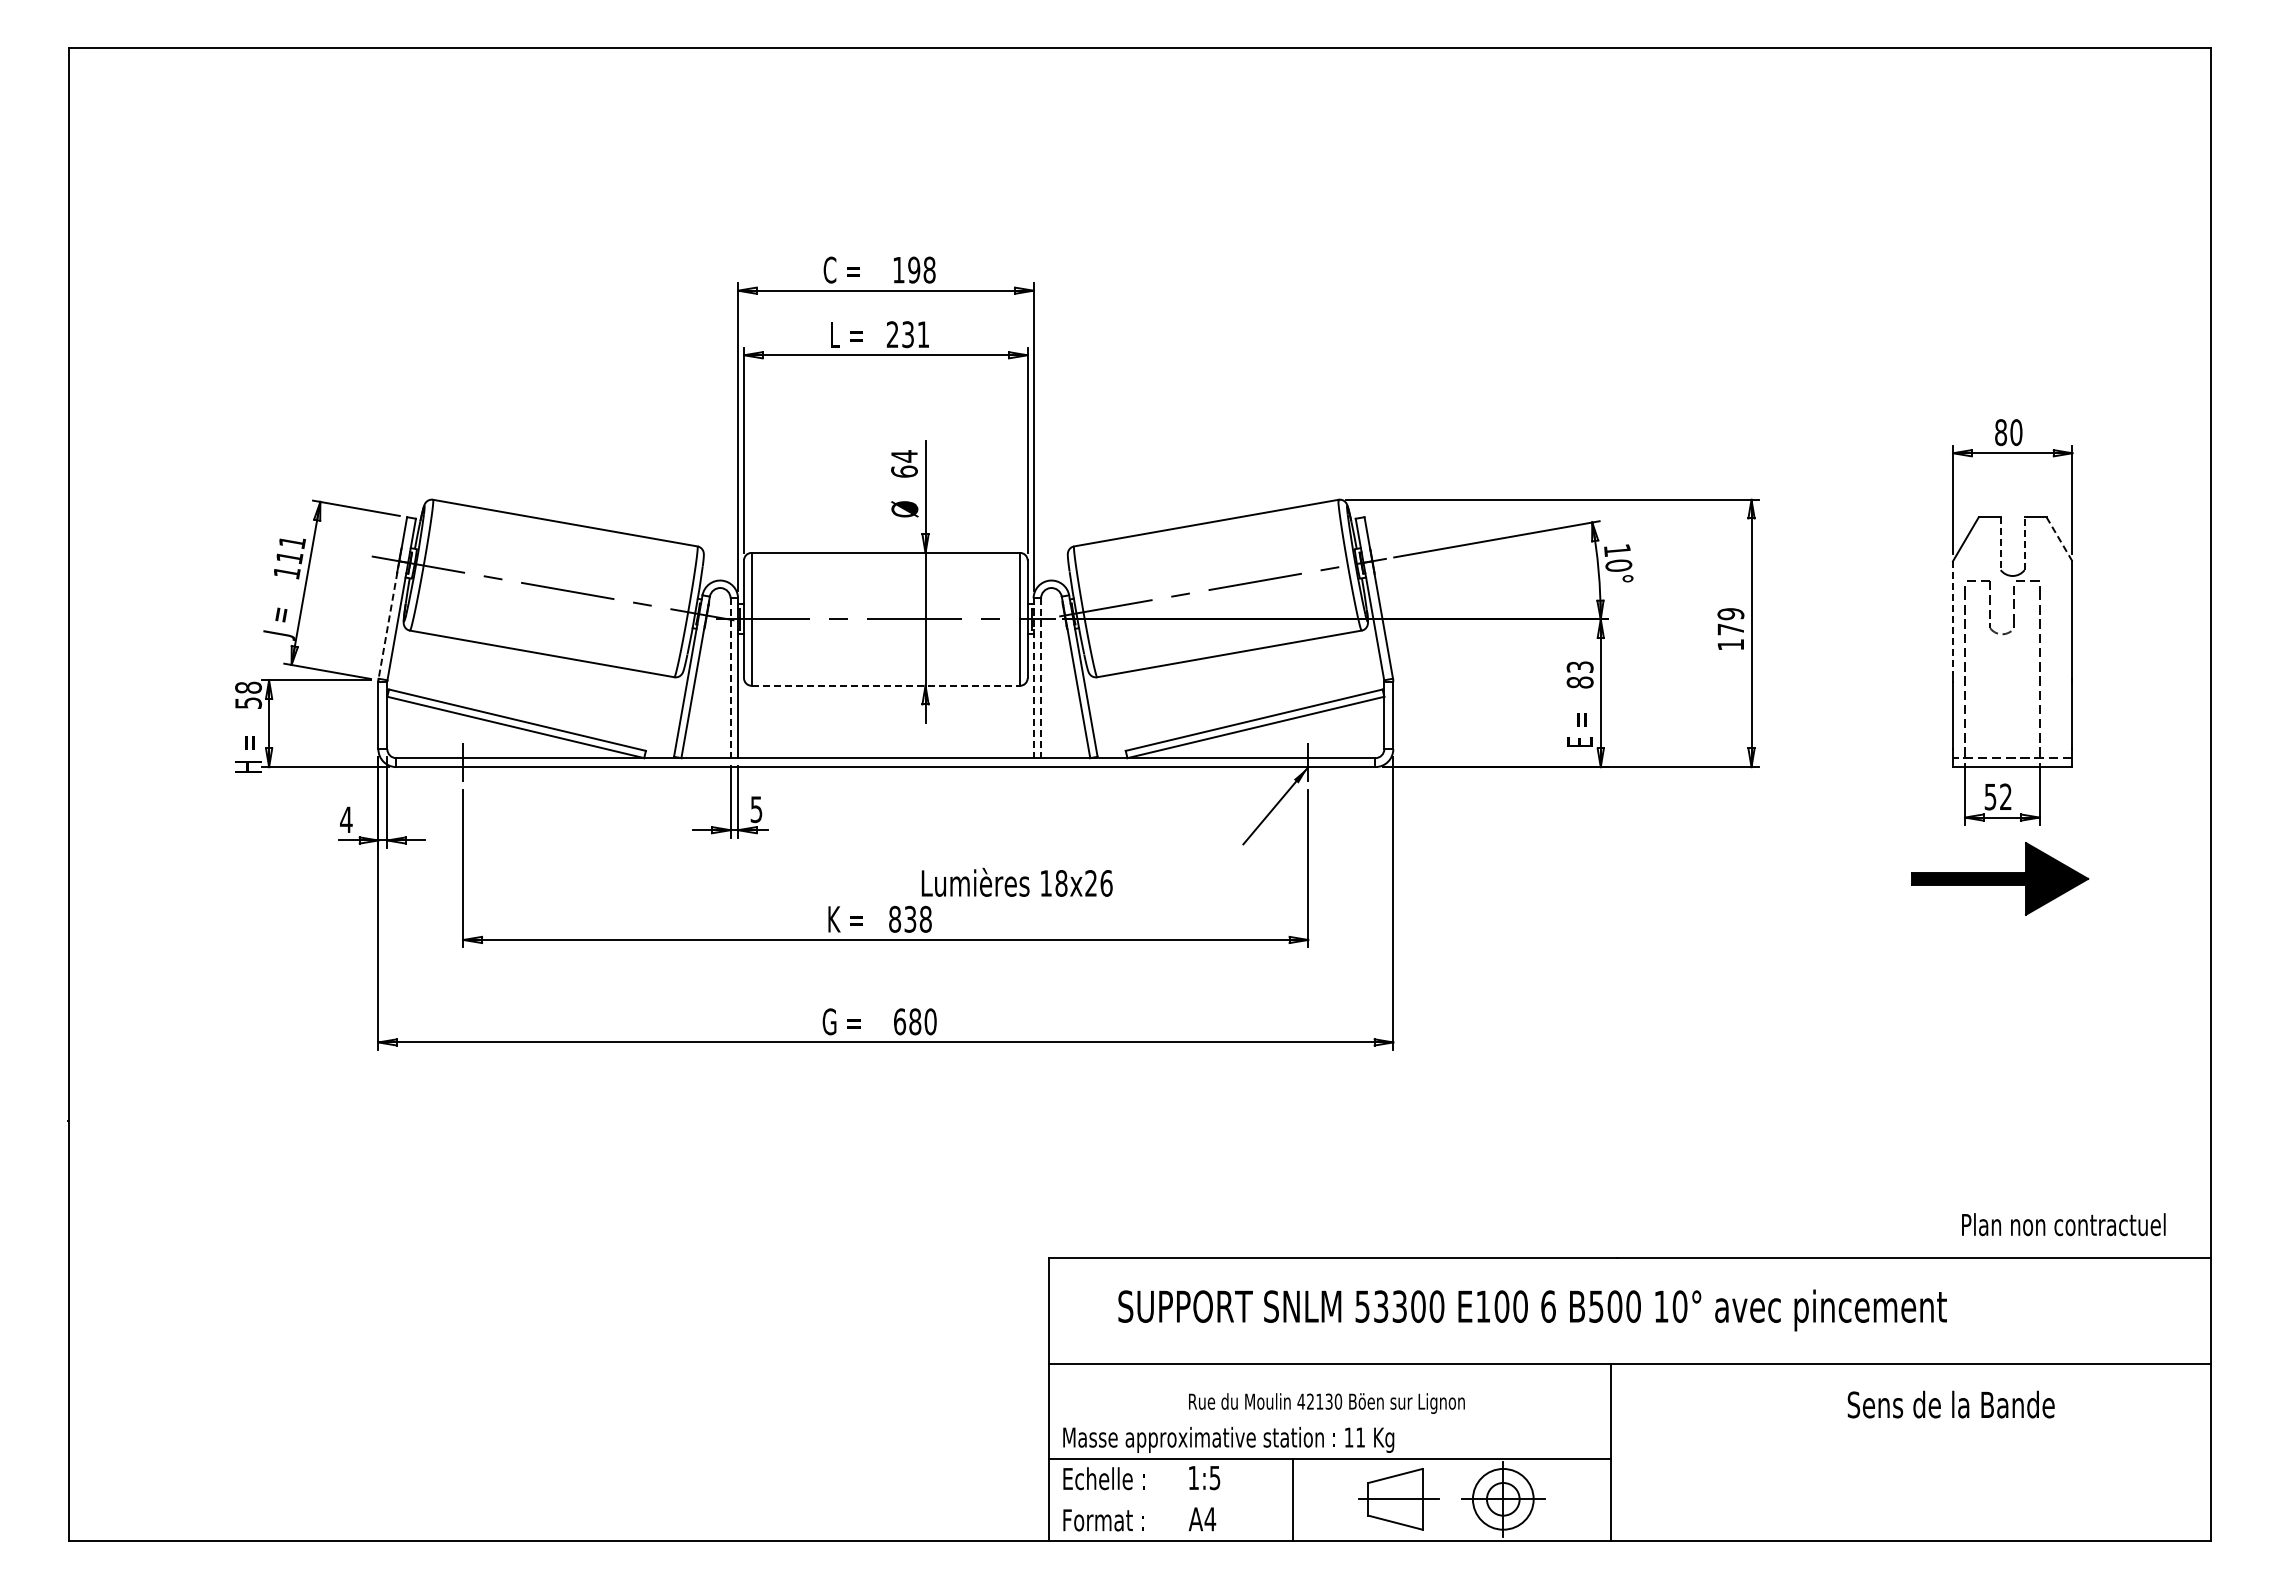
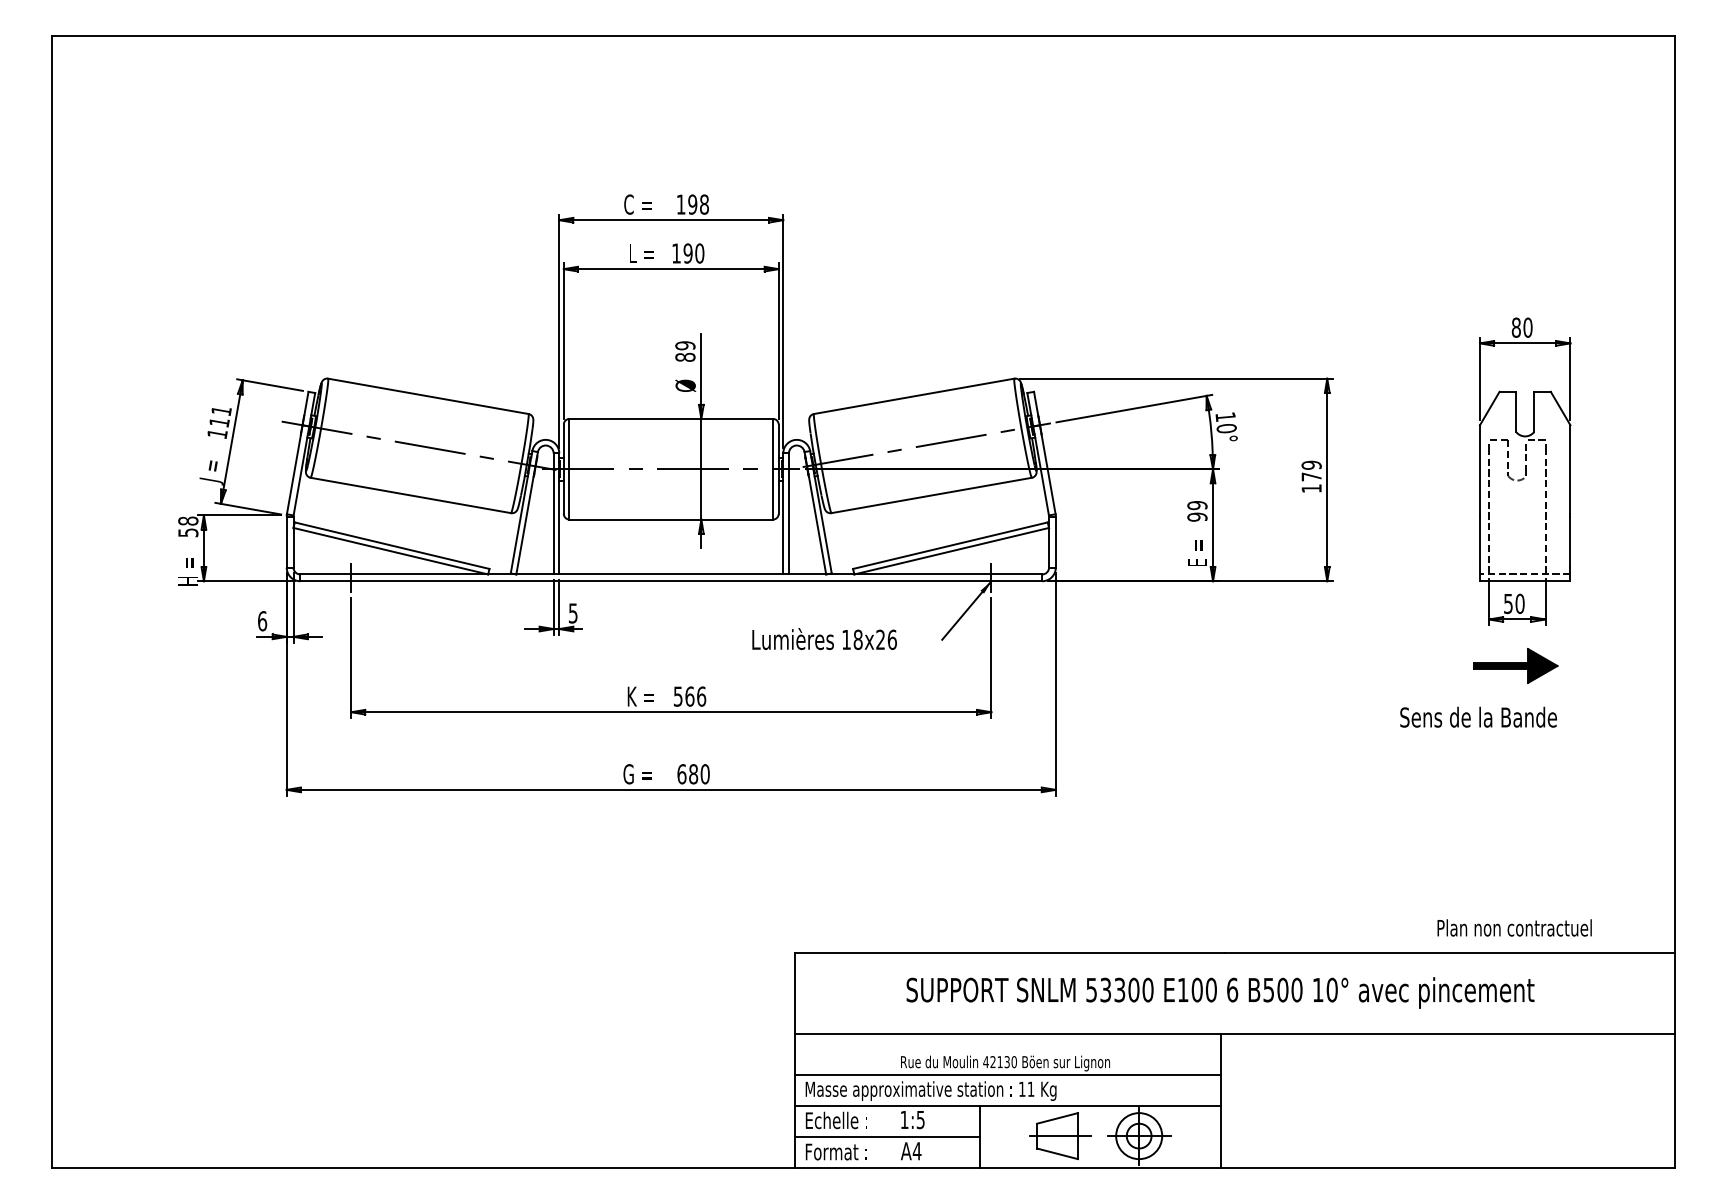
text: (907, 334) -> (687, 253), 231 -> 190
text: (904, 463) -> (685, 351), 64 -> 89
line: (2059, 539) -> (1560, 408), dashed -> solid
line: (2024, 543) -> (1534, 411), dashed -> solid
line: (2000, 544) -> (1515, 412), dashed -> solid
line: (389, 620) -> (295, 470), dashed -> solid
line: (1952, 620) -> (1479, 470), dashed -> solid
text: (1579, 674) -> (1196, 511), 83 -> 99
line: (730, 678) -> (553, 514), dashed -> solid
line: (1033, 678) -> (783, 514), dashed -> solid
line: (1041, 678) -> (789, 514), dashed -> solid
line: (886, 685) -> (671, 519), dashed -> solid
text: (2006, 796) -> (1520, 603), 52 -> 50
text: (346, 819) -> (262, 620), 4 -> 6
part: (2000, 878) -> (1515, 665), size x0.62
text: (1016, 881) -> (824, 638), moved
text: (910, 918) -> (689, 695), 838 -> 566
text: (2063, 1224) -> (1514, 927), moved
text: (1532, 1310) -> (1220, 993), moved
text: (1950, 1404) -> (1478, 717), moved
line: (1330, 1418) -> (1008, 1074), added
line: (1170, 1500) -> (886, 1137), added

